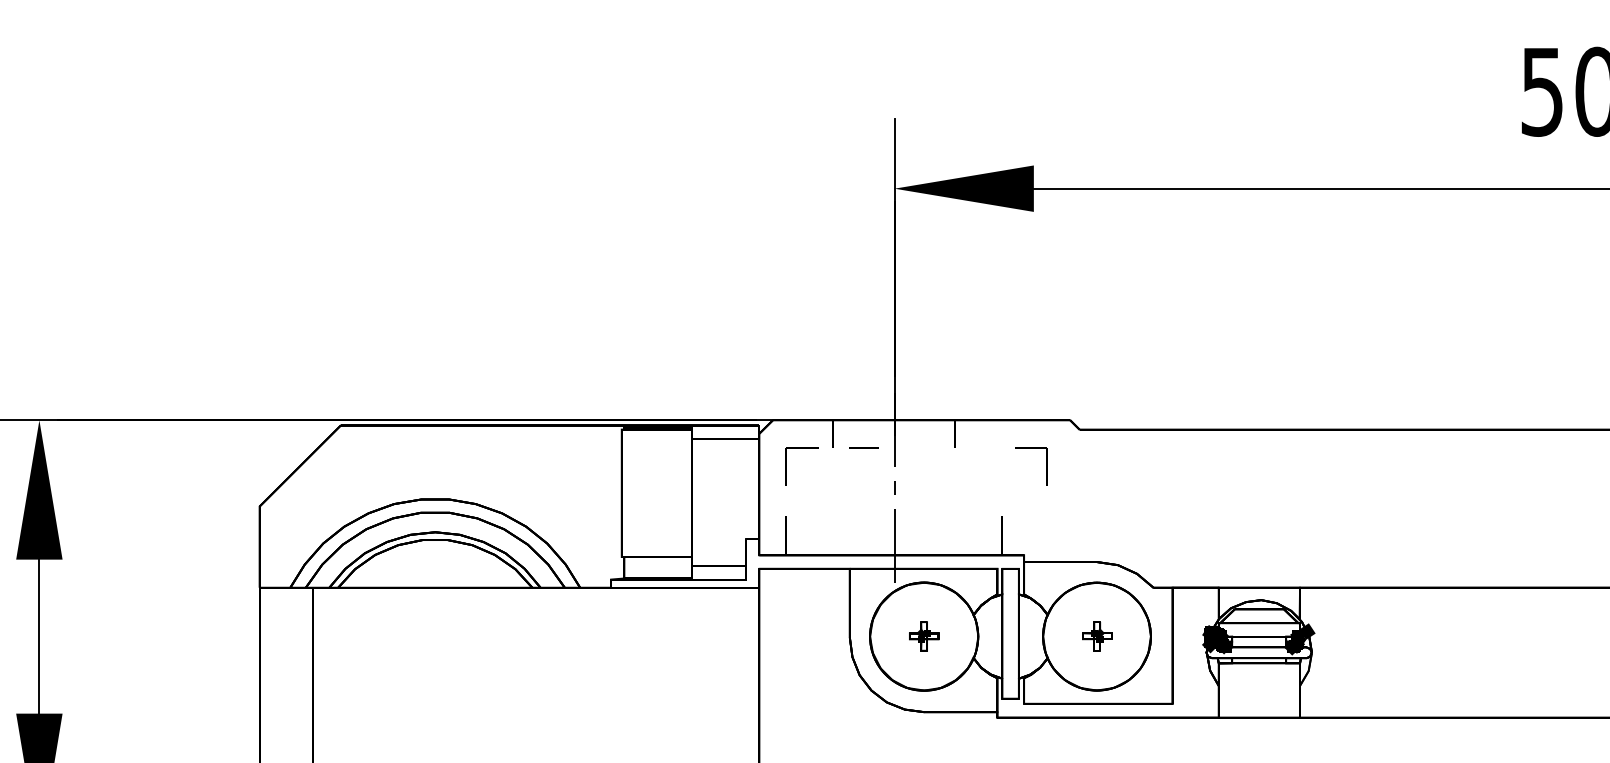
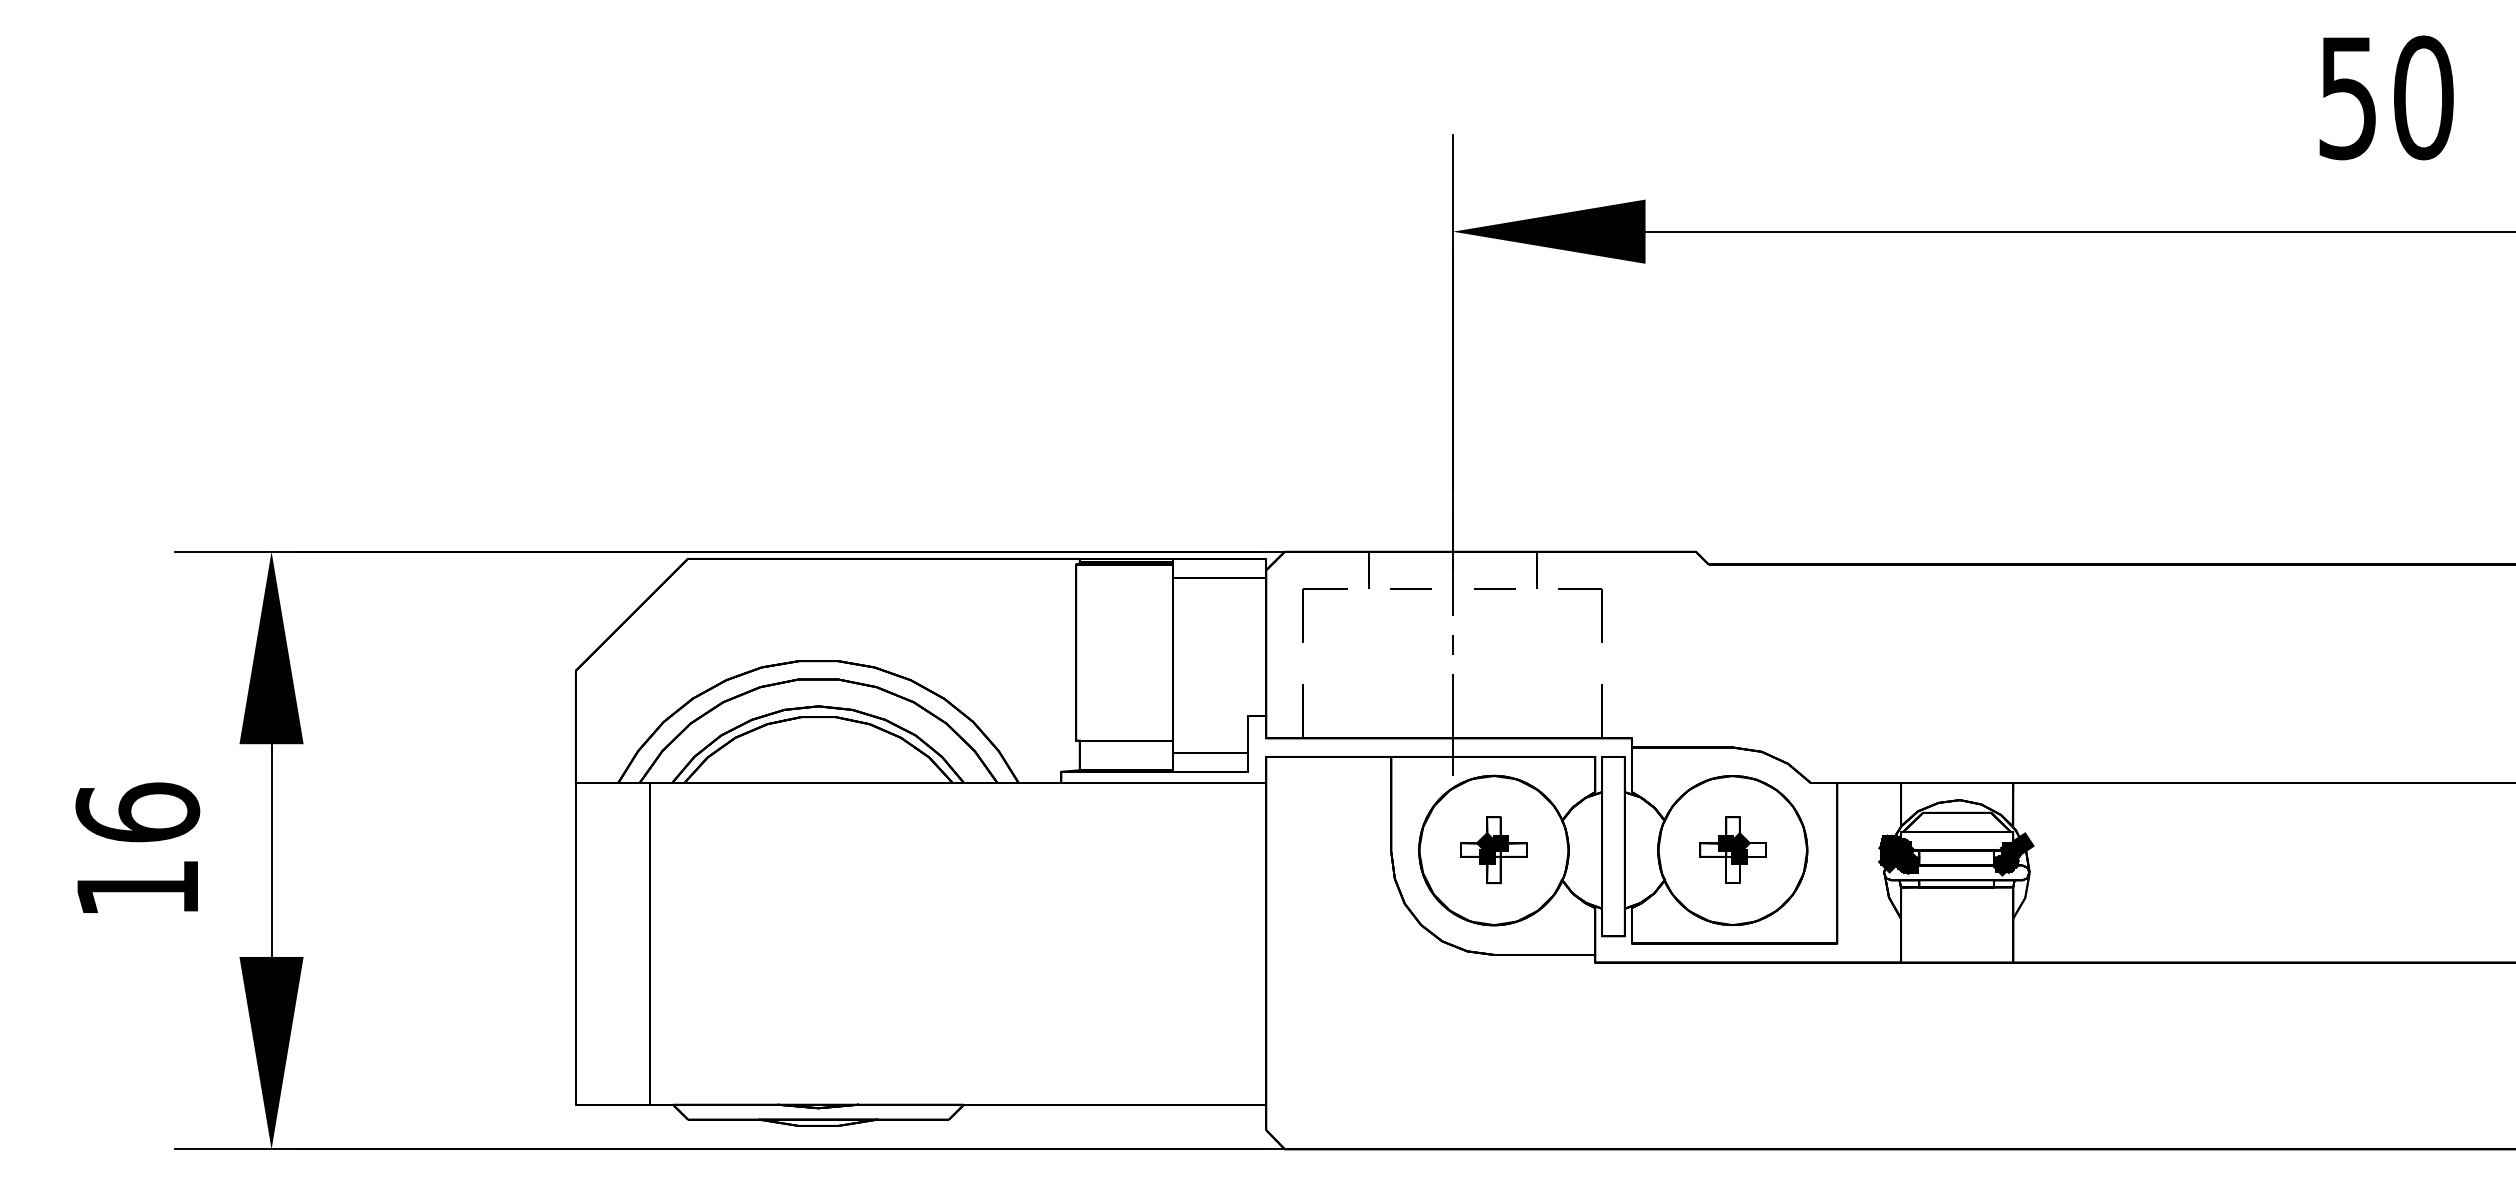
line: (924, 446) -> (1494, 588), added
part: (1046, 466) -> (1601, 615), moved
part: (1096, 635) -> (1732, 849), size x1.67
part: (923, 636) -> (1493, 850), size x1.67

